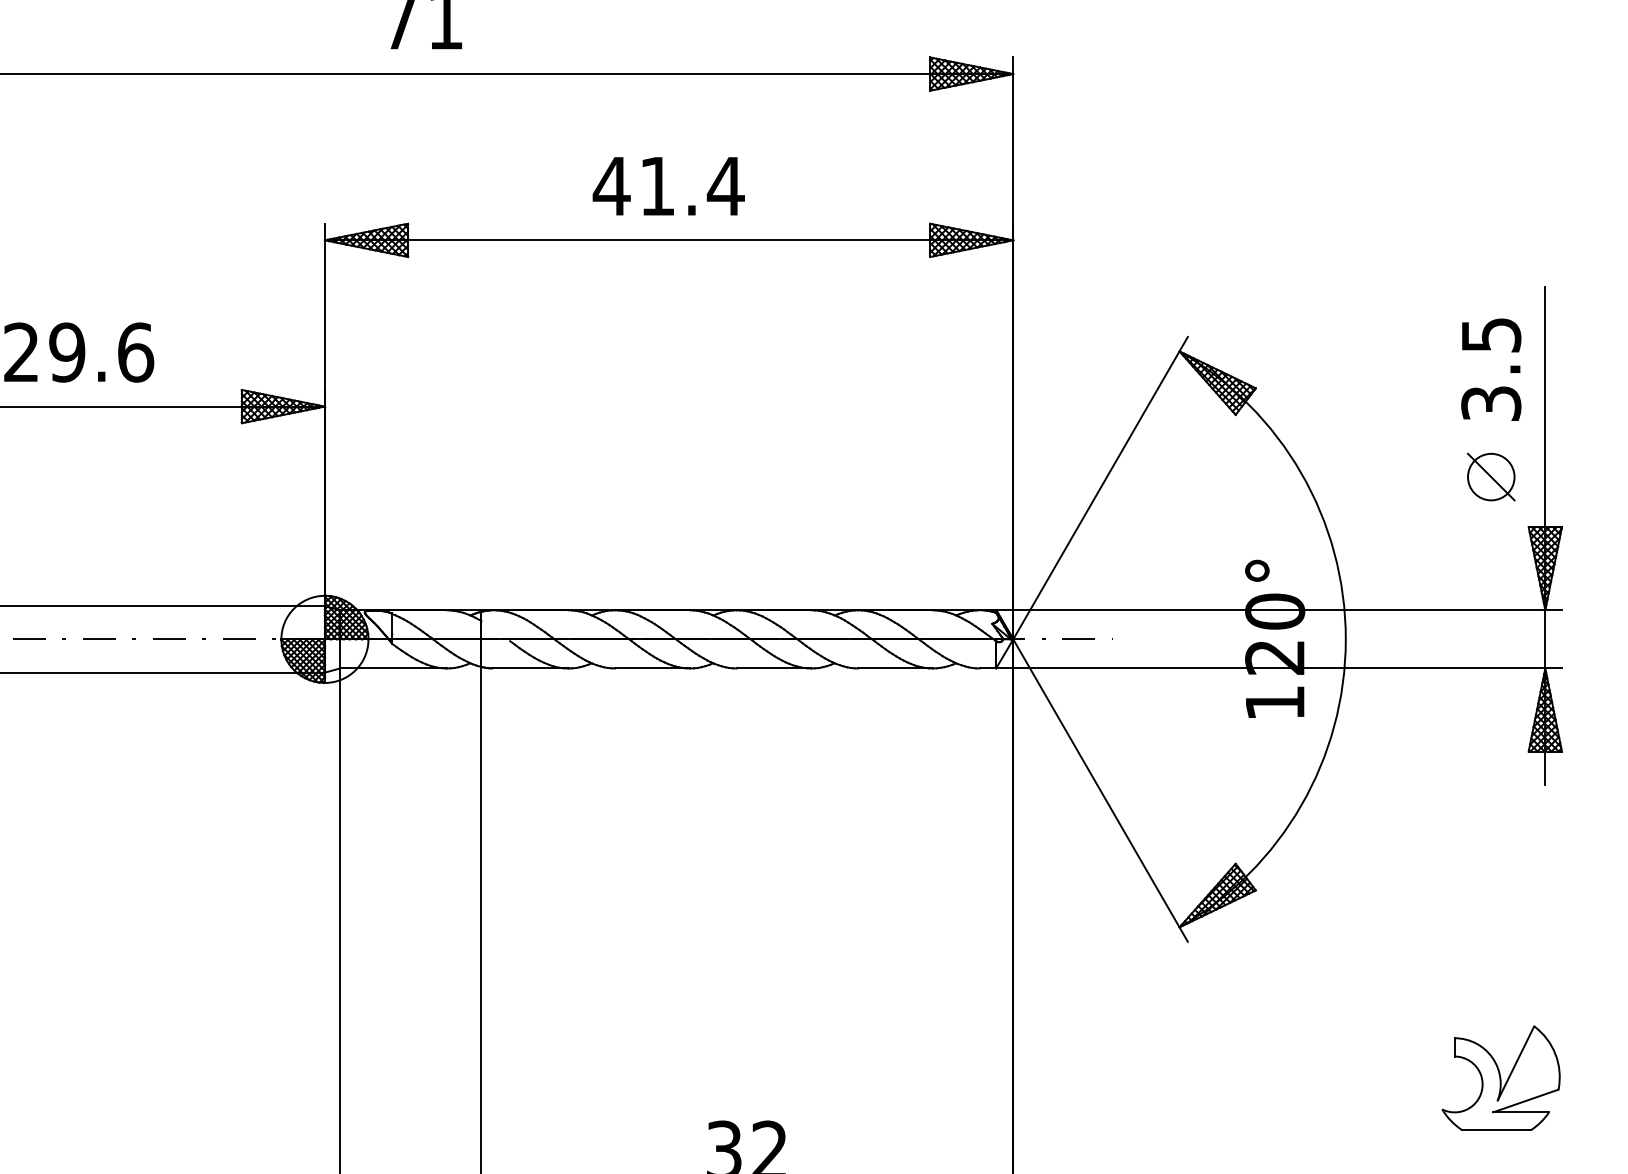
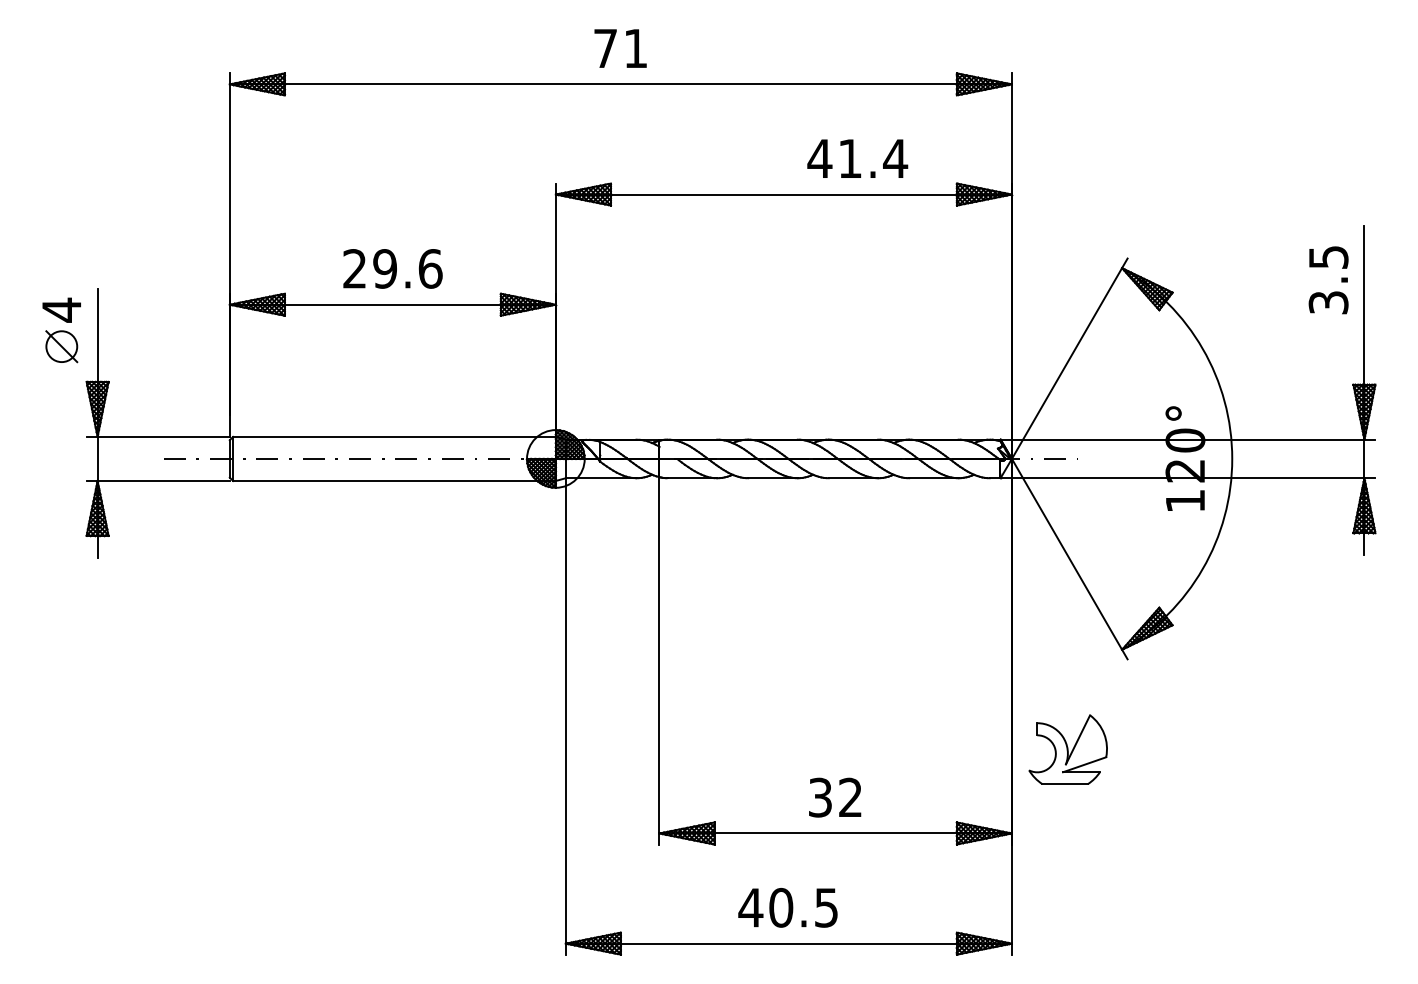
text: (668, 185) -> (857, 158), moved
part: (1491, 477) -> (1328, 351), removed
part: (1500, 1077) -> (1067, 749), moved

